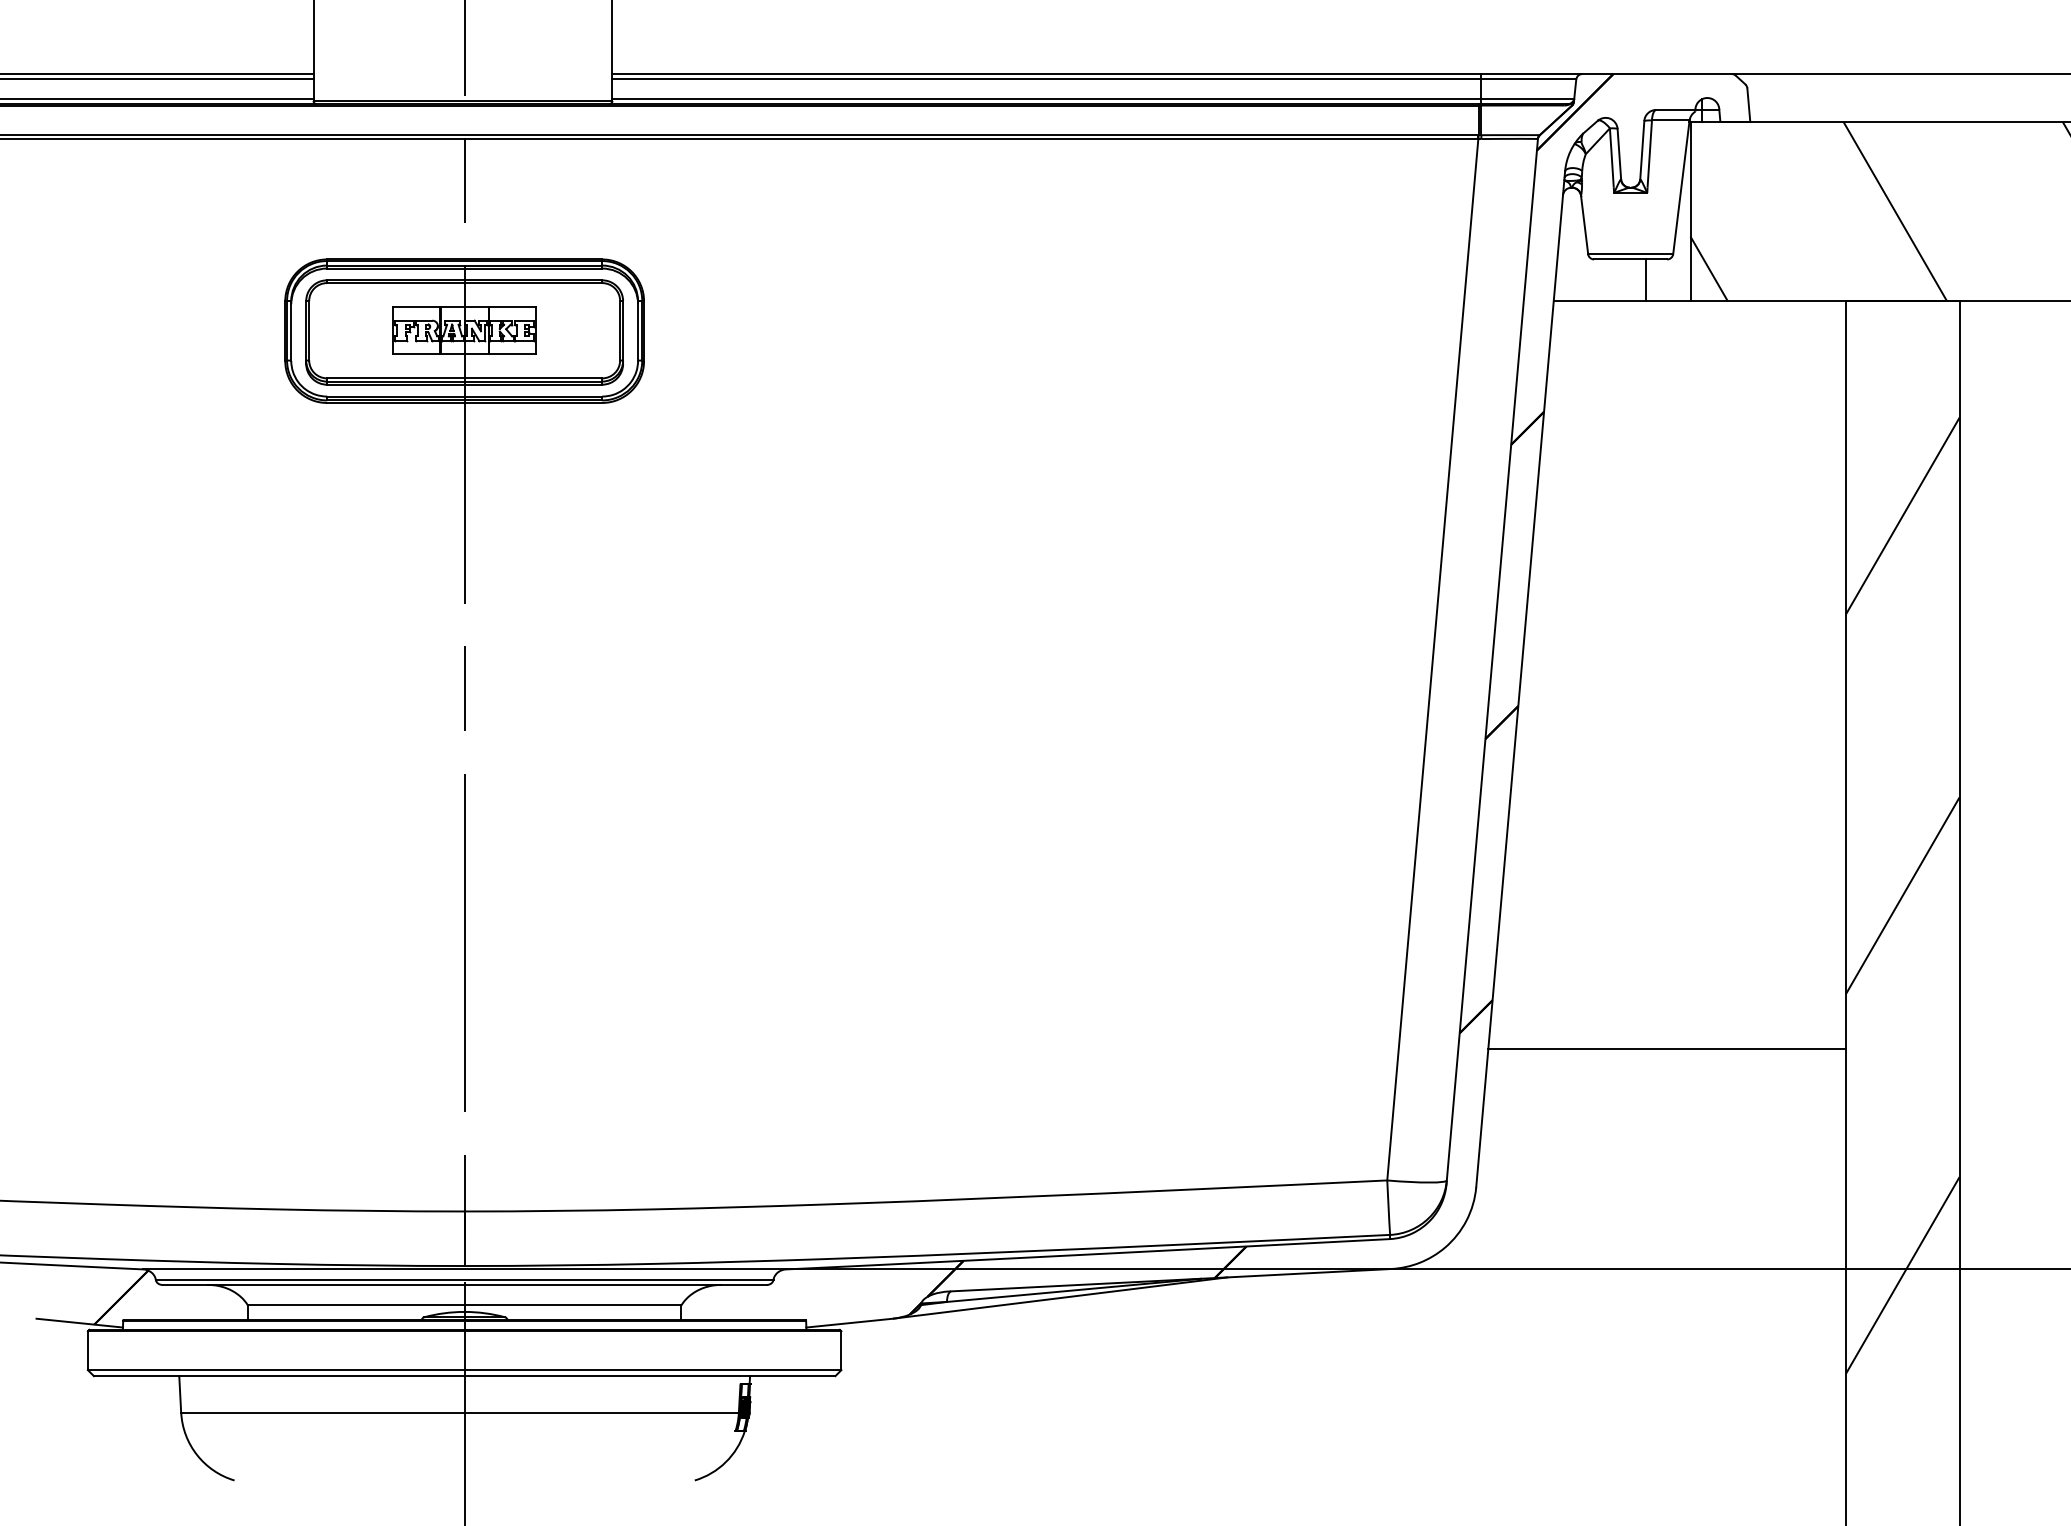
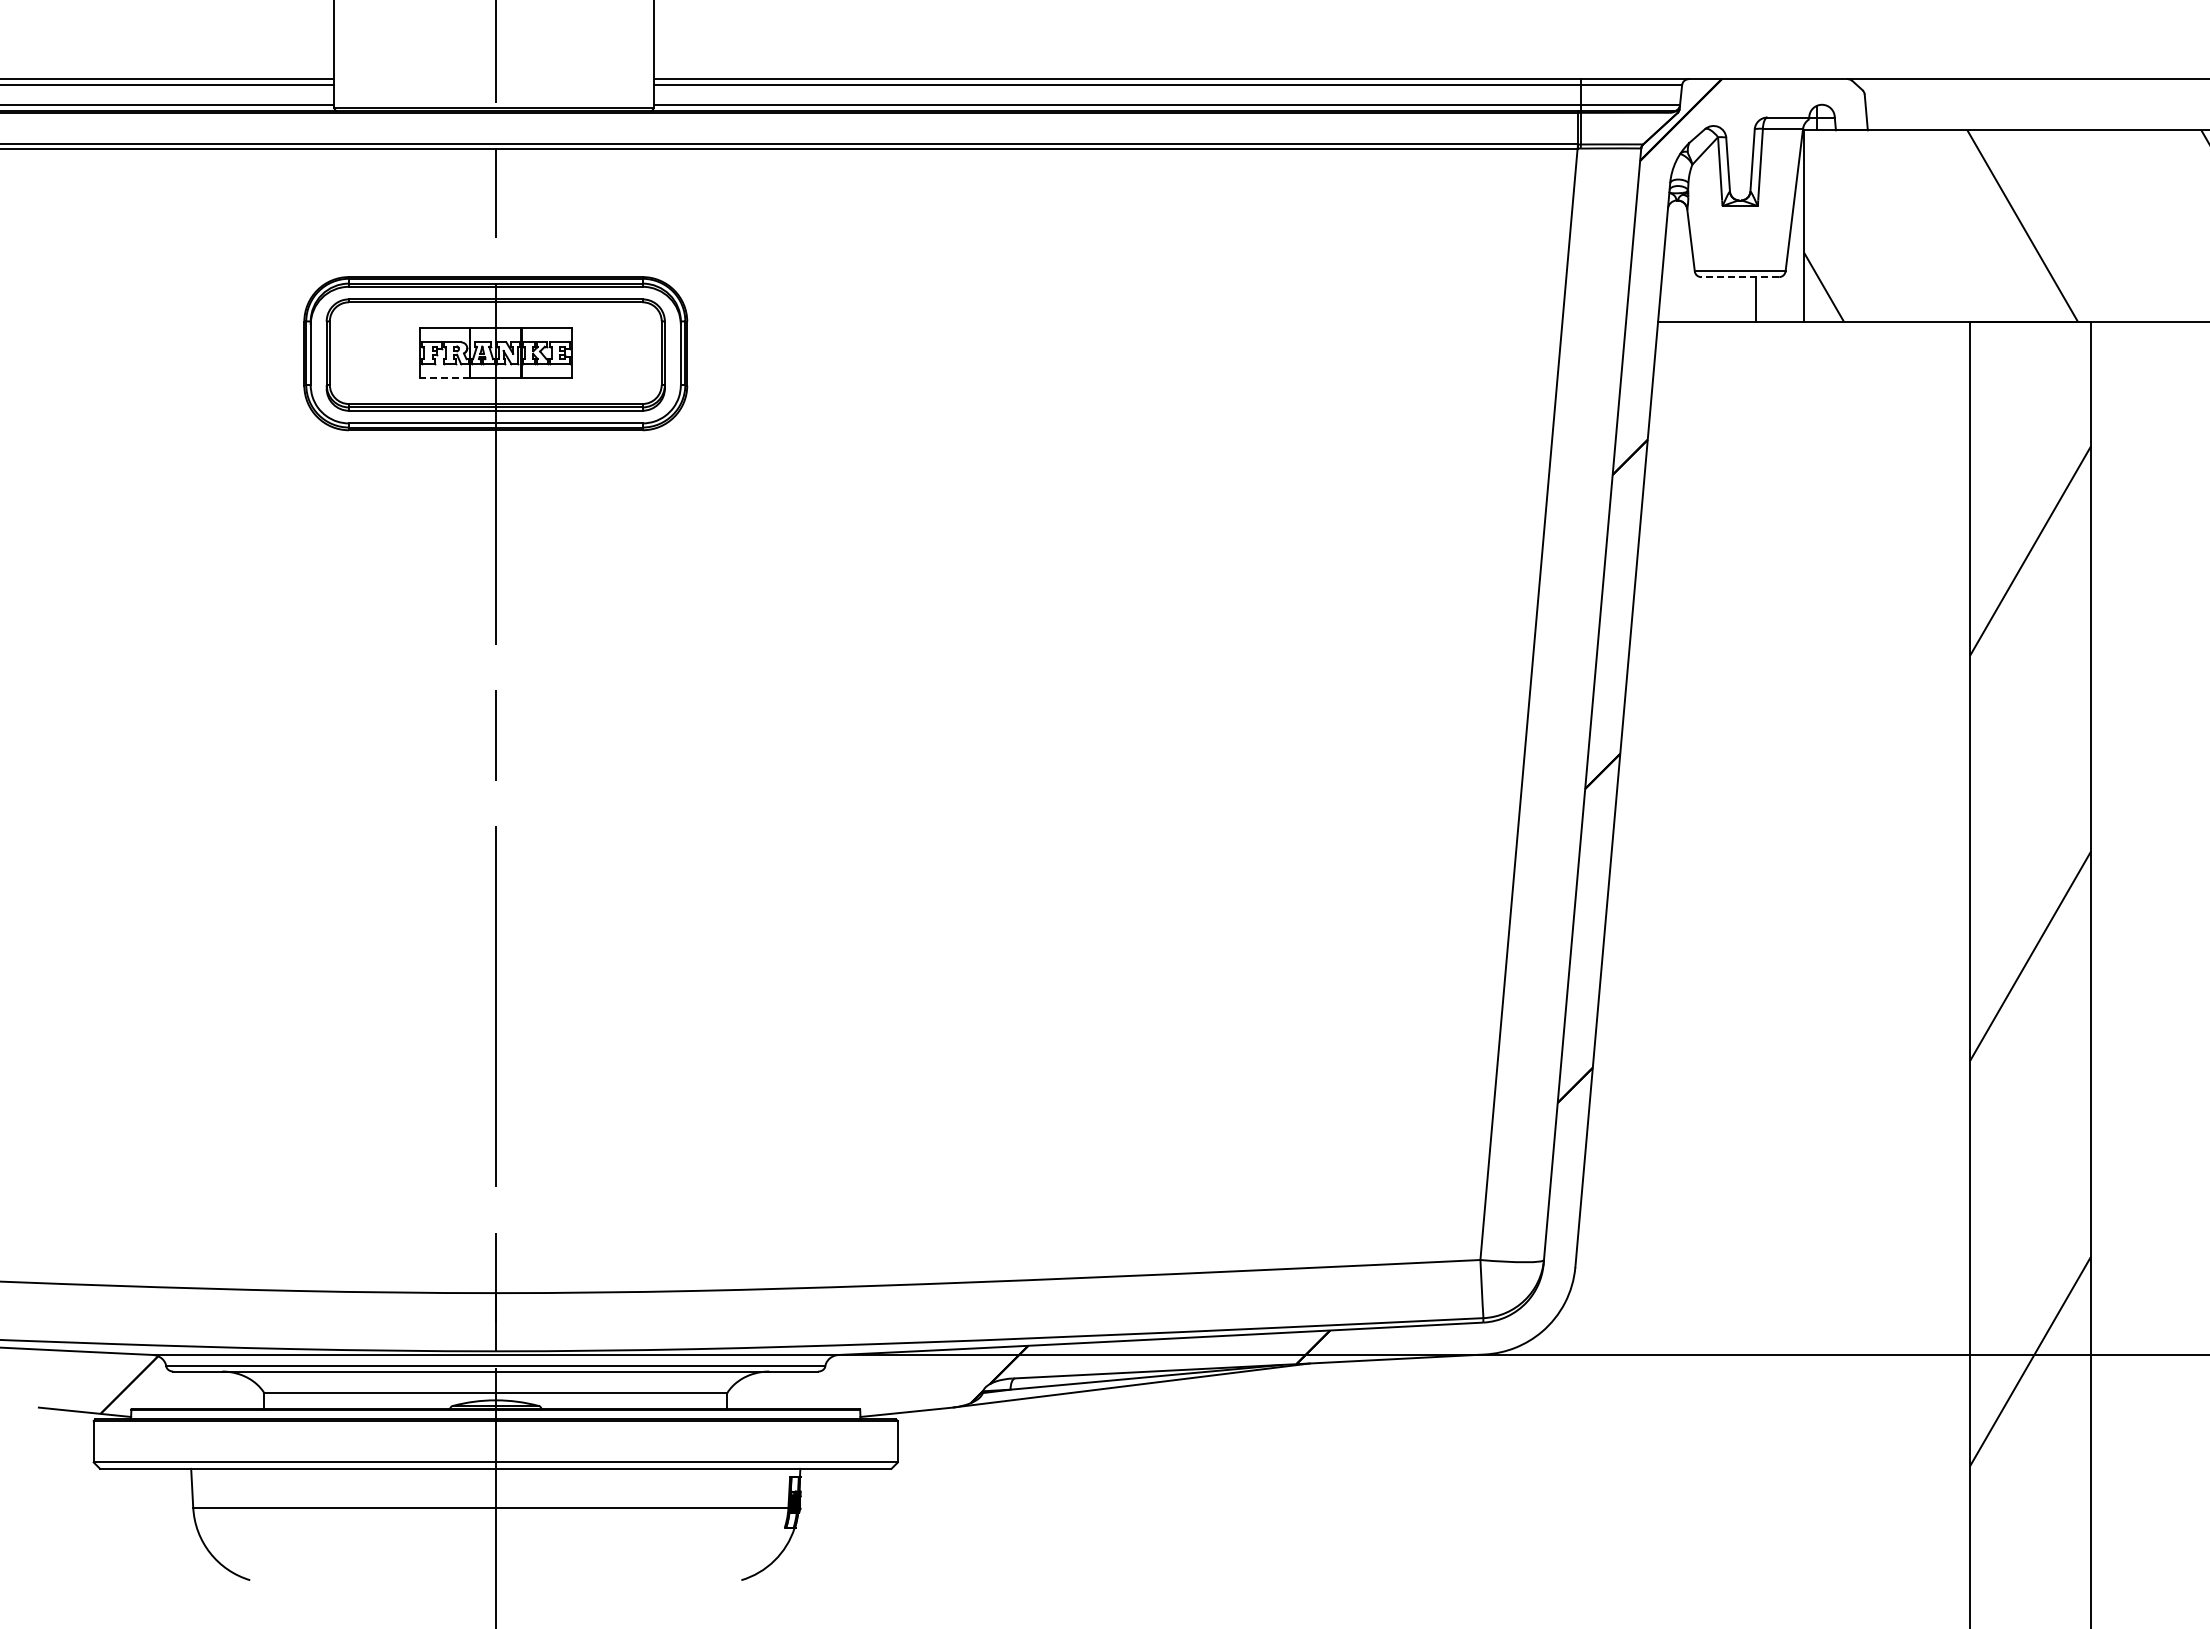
line: (1630, 259) -> (1739, 277), solid -> dashed
line: (416, 354) -> (444, 378), solid -> dashed
line: (1666, 1048) -> (1778, 1119), removed

